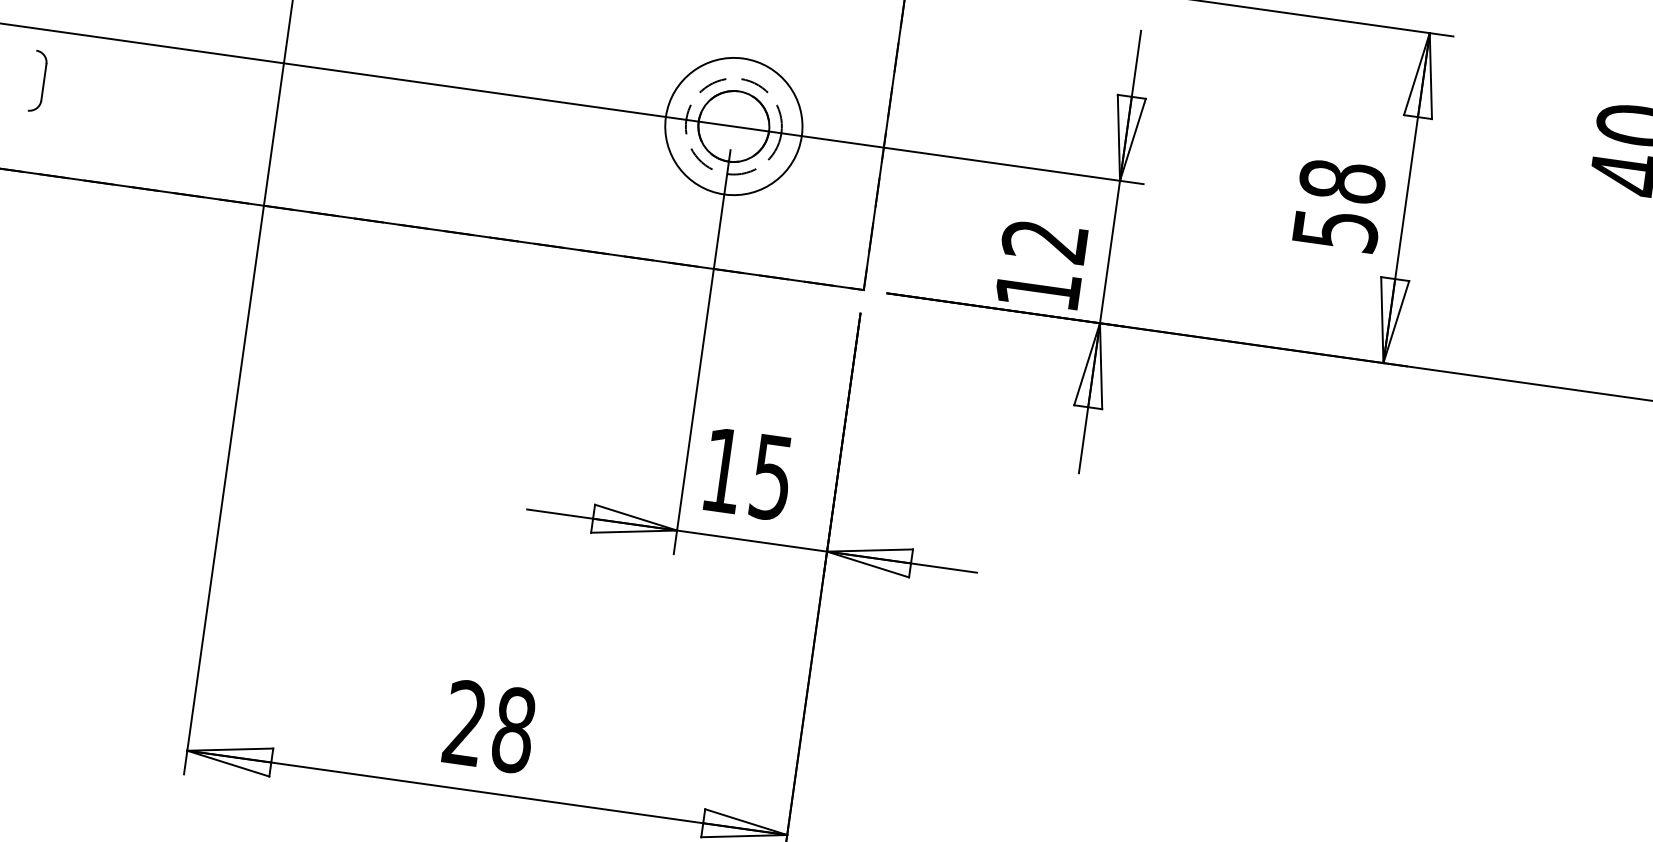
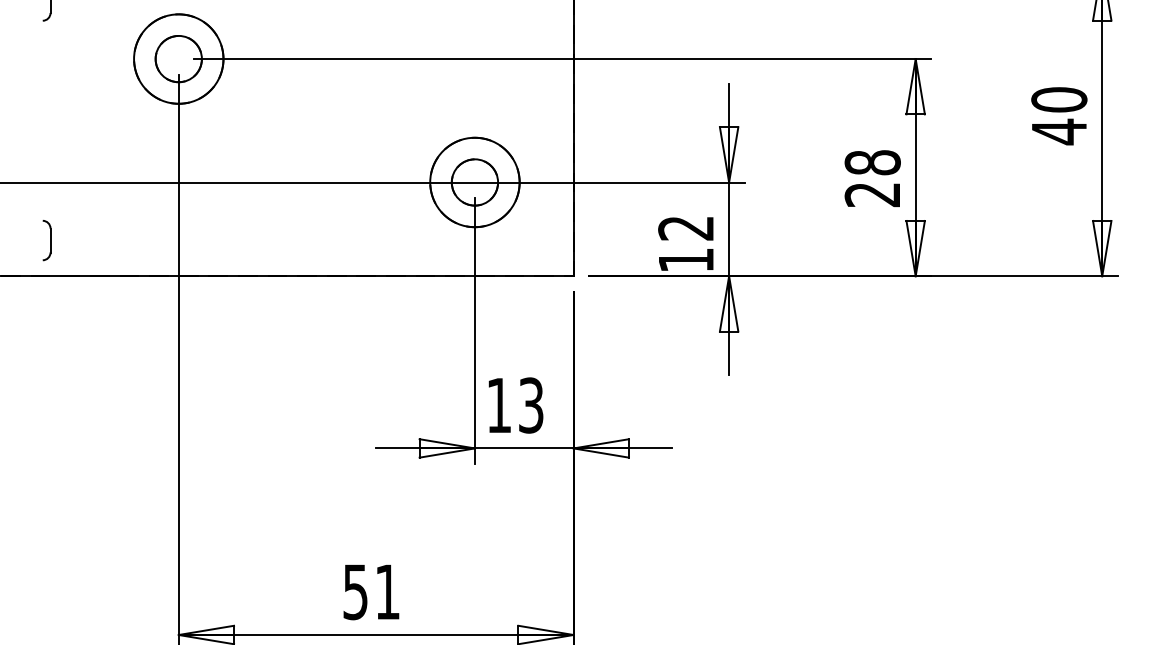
part: (37, 81) -> (46, 240), moved
circle: (733, 126) -> (474, 182), size x1.43
text: (1335, 231) -> (872, 195), 58 -> 28
text: (772, 477) -> (531, 405), 15 -> 13
text: (489, 727) -> (371, 592), 28 -> 51

